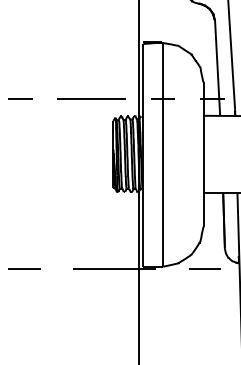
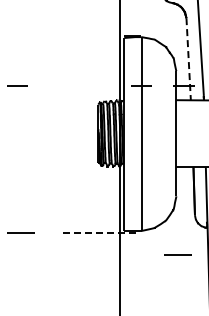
line: (217, 68) -> (188, 59), solid -> dashed
line: (91, 98) -> (79, 85), removed
line: (113, 268) -> (98, 232), solid -> dashed
line: (204, 268) -> (177, 254), moved

